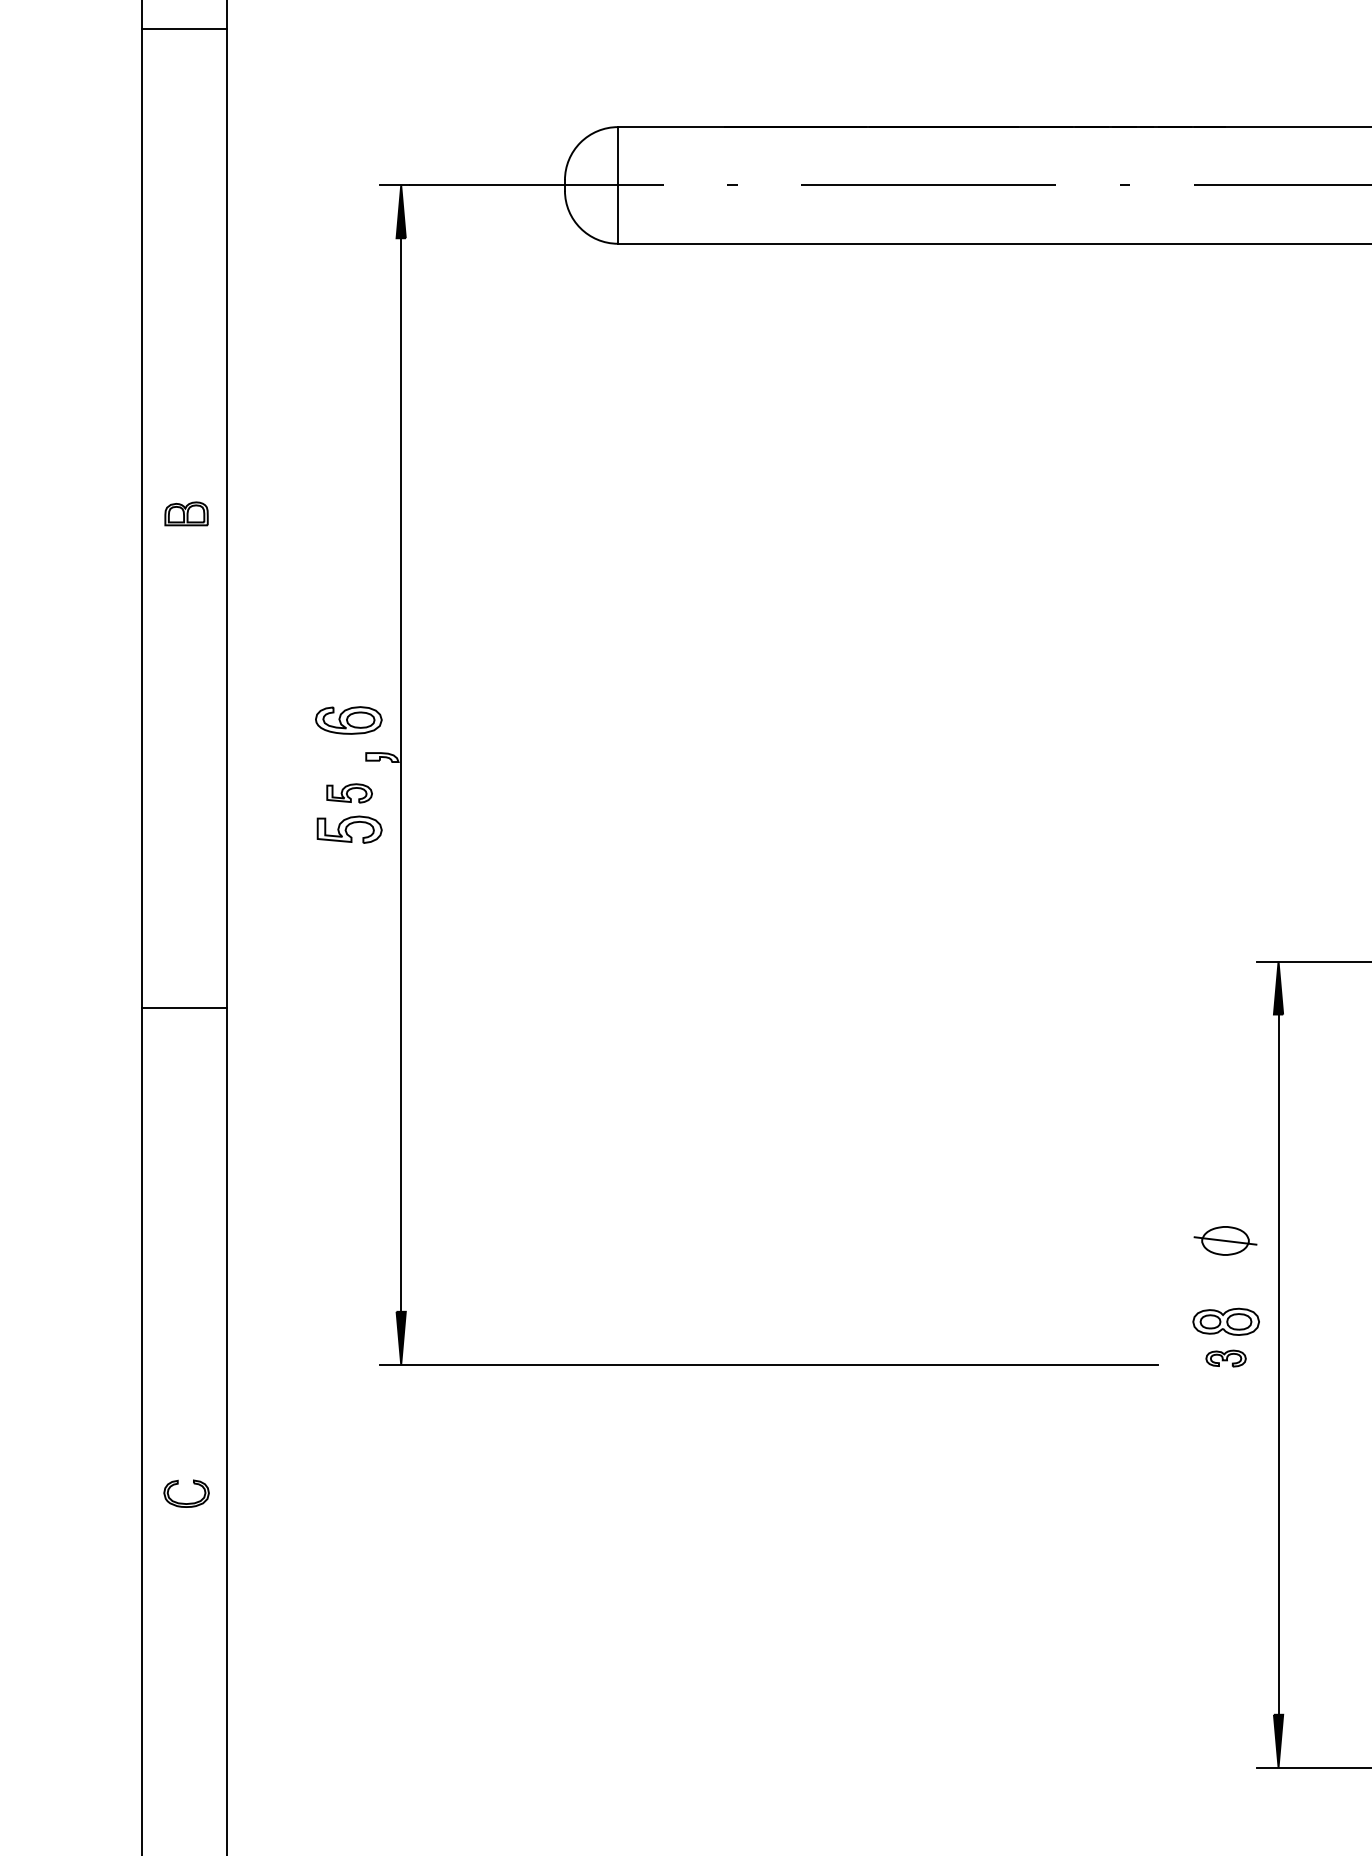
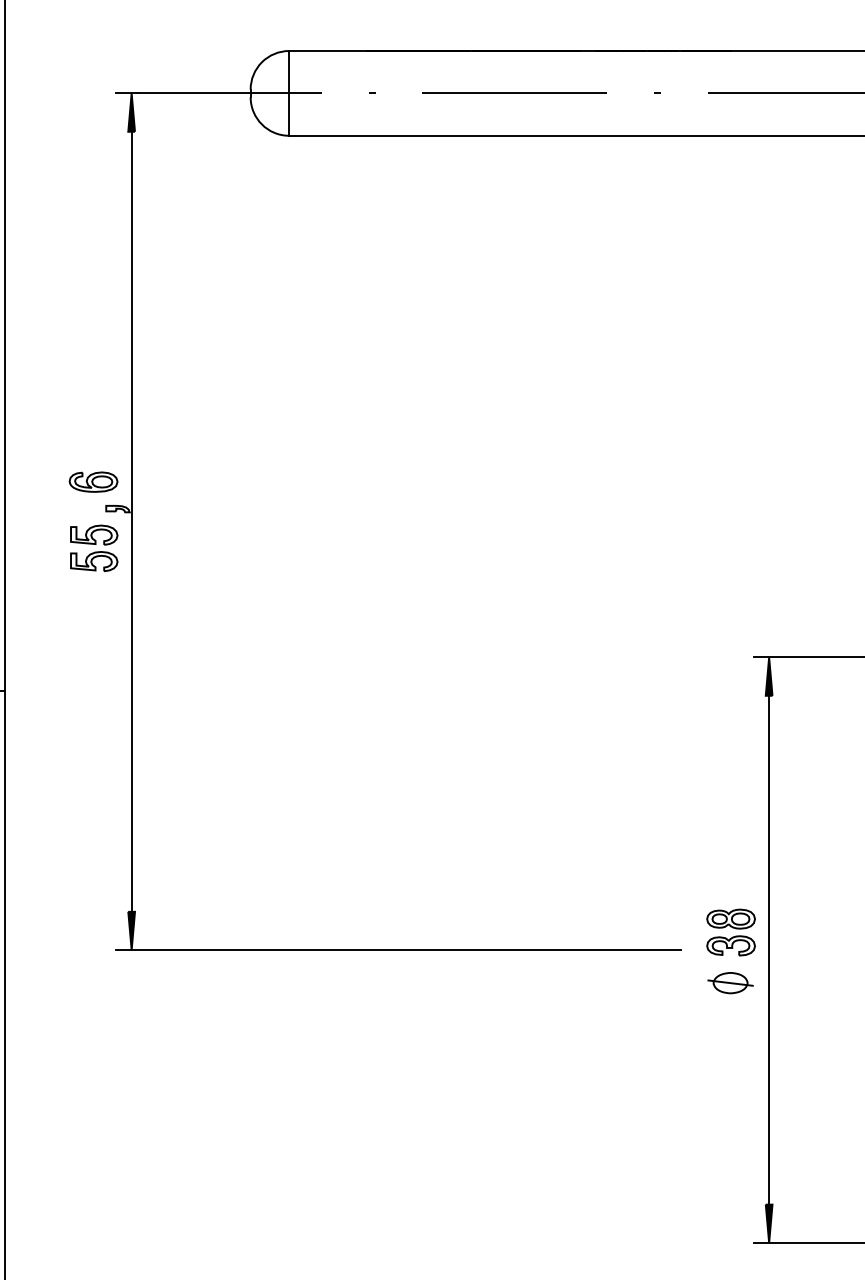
part: (349, 793) -> (94, 535), size x1.43
part: (1225, 1240) -> (730, 982), moved
part: (1225, 1358) -> (730, 945), size x1.67

